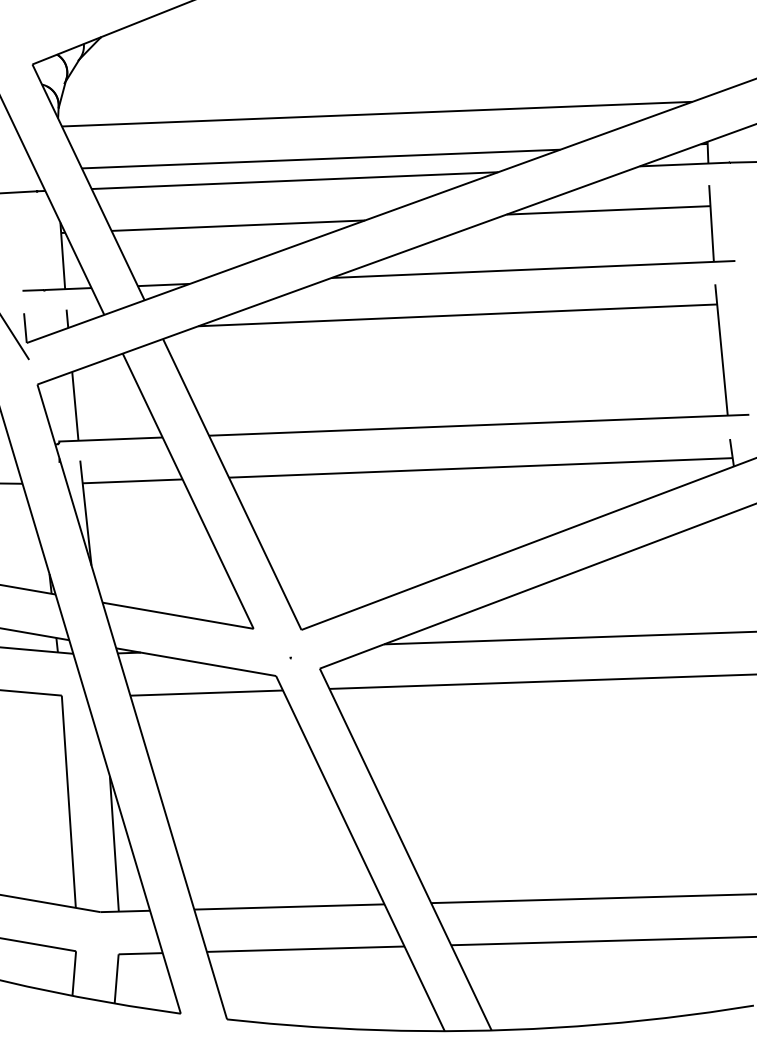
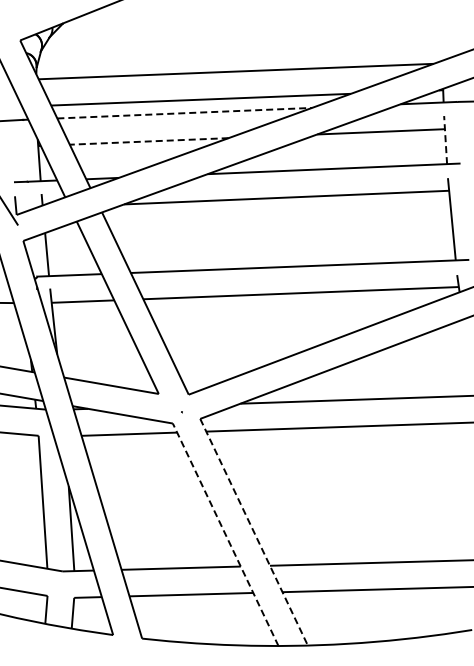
line: (296, 181) -> (185, 113), solid -> dashed
line: (711, 222) -> (445, 139), solid -> dashed
line: (237, 225) -> (148, 141), solid -> dashed
line: (406, 849) -> (254, 532), solid -> dashed
line: (360, 853) -> (225, 534), solid -> dashed

